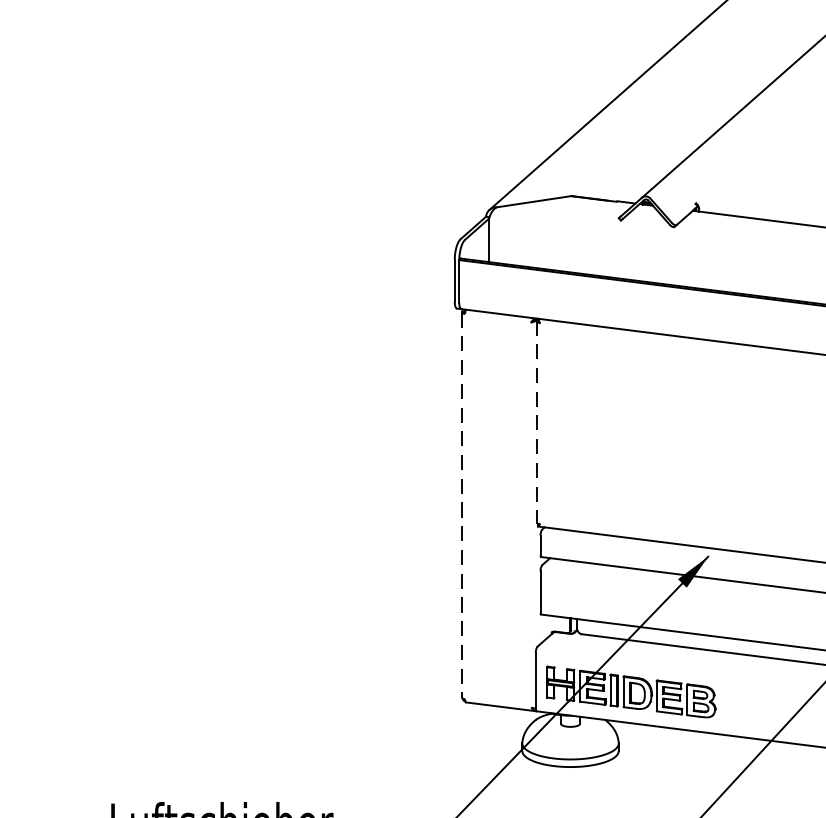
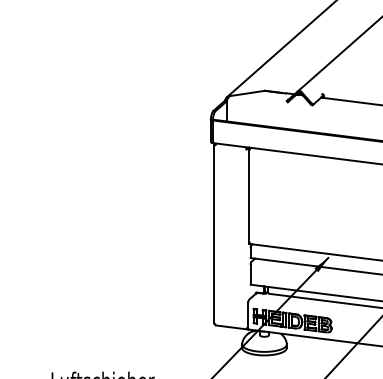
line: (538, 424) -> (249, 196), dashed -> solid
line: (462, 506) -> (214, 234), dashed -> solid

